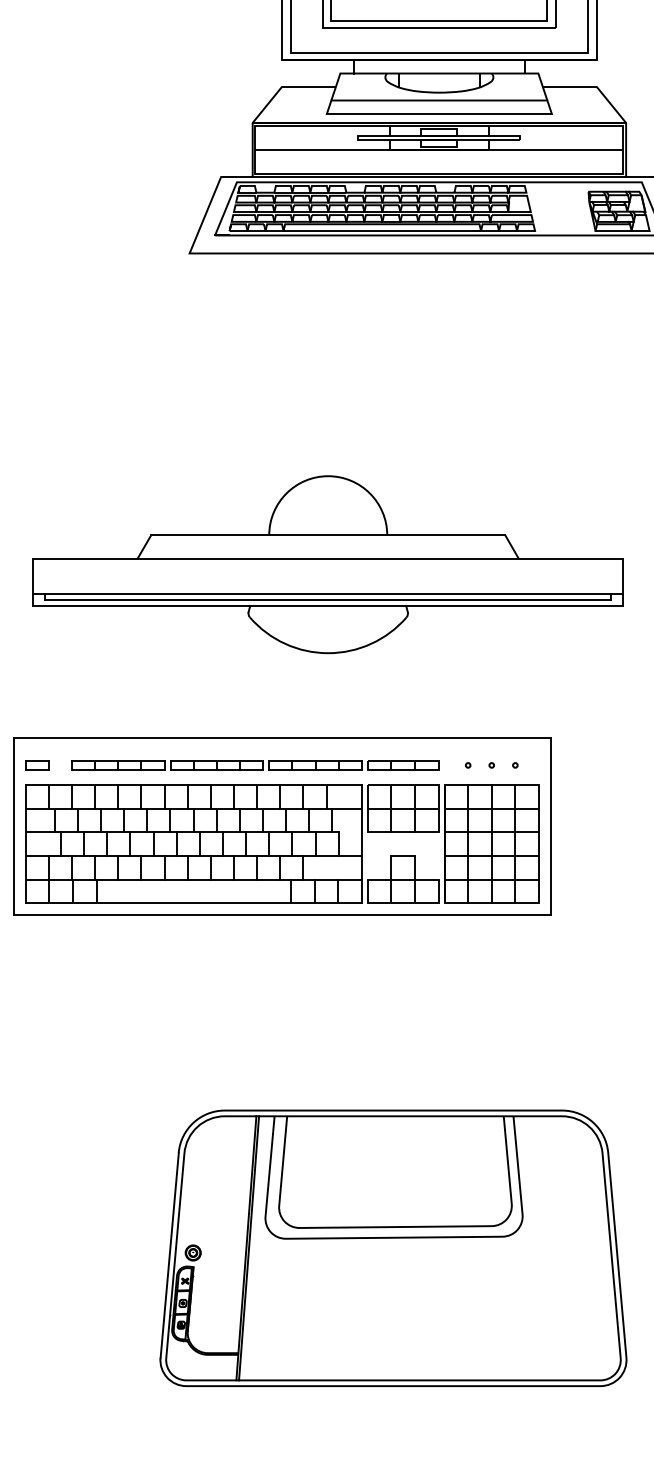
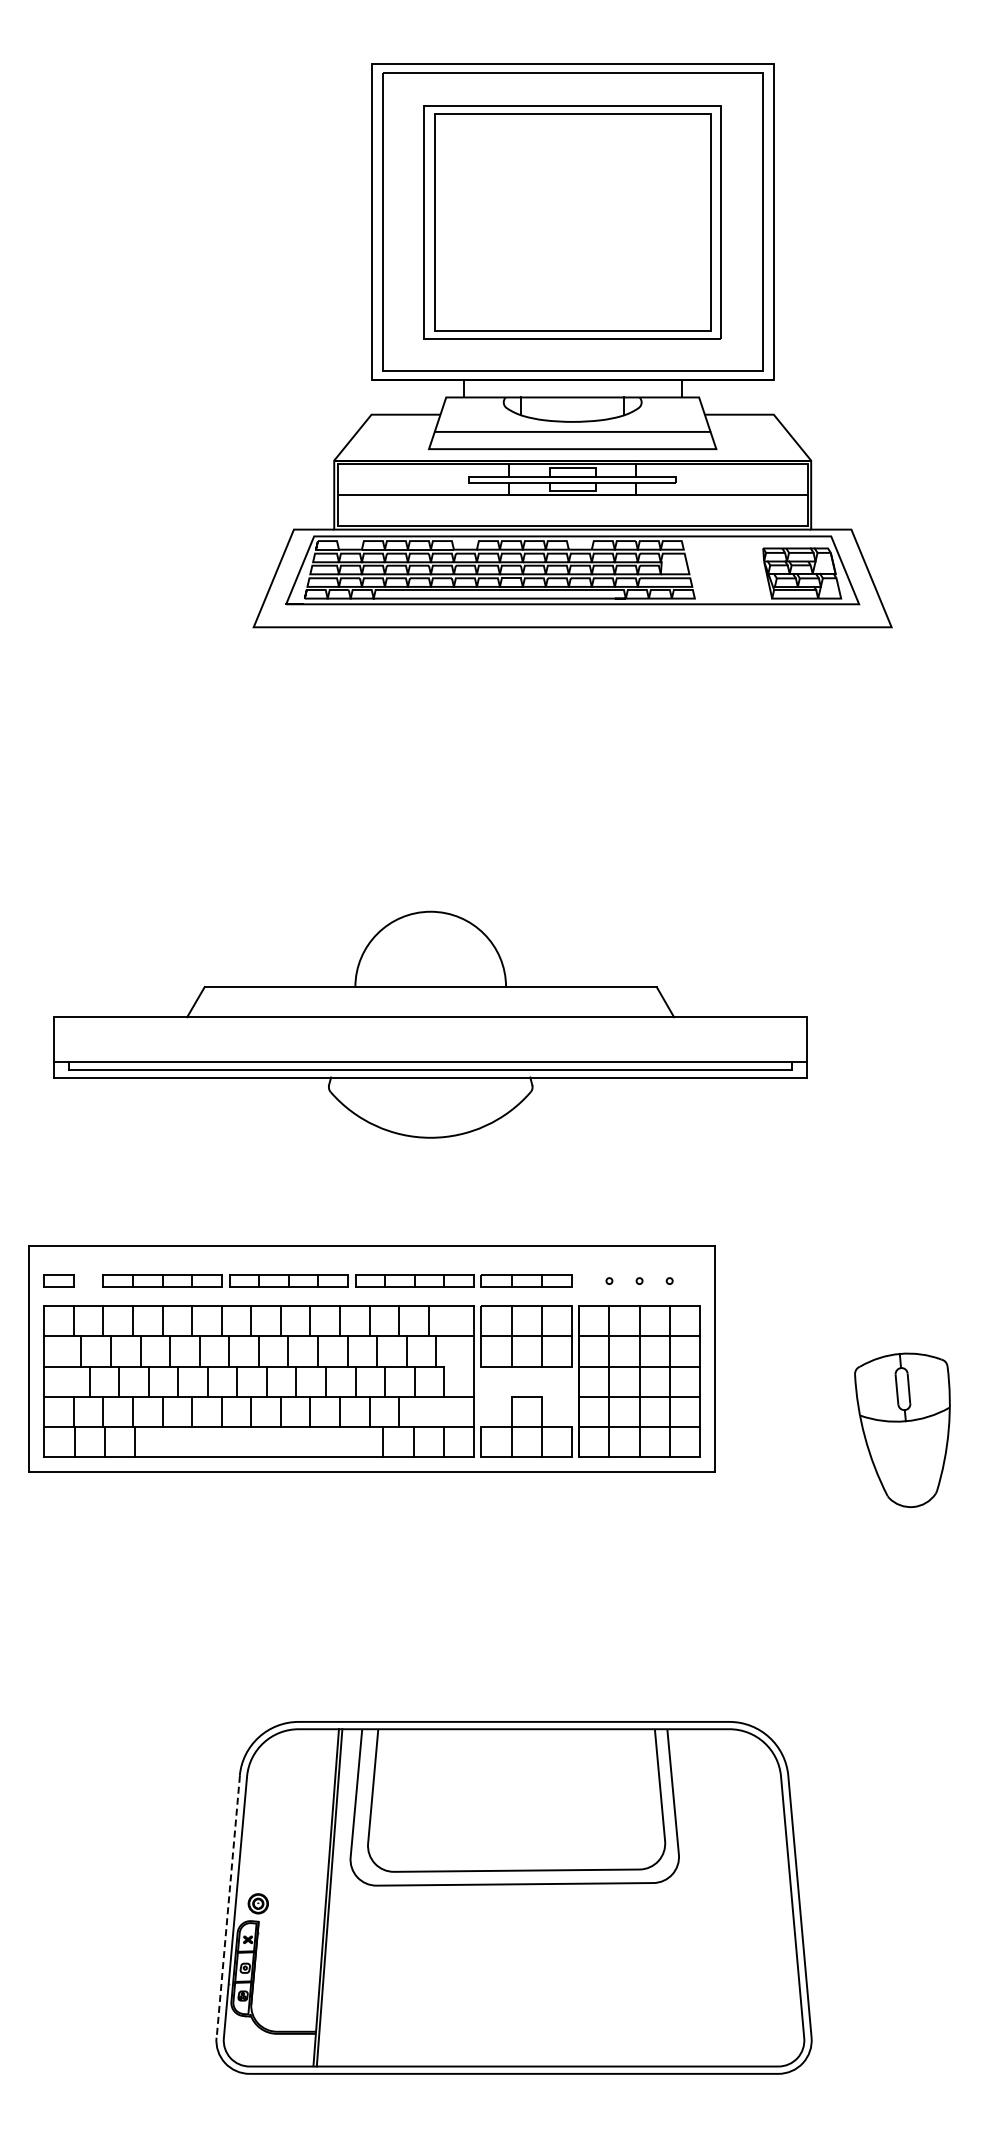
line: (169, 1255) -> (228, 1907), solid -> dashed

